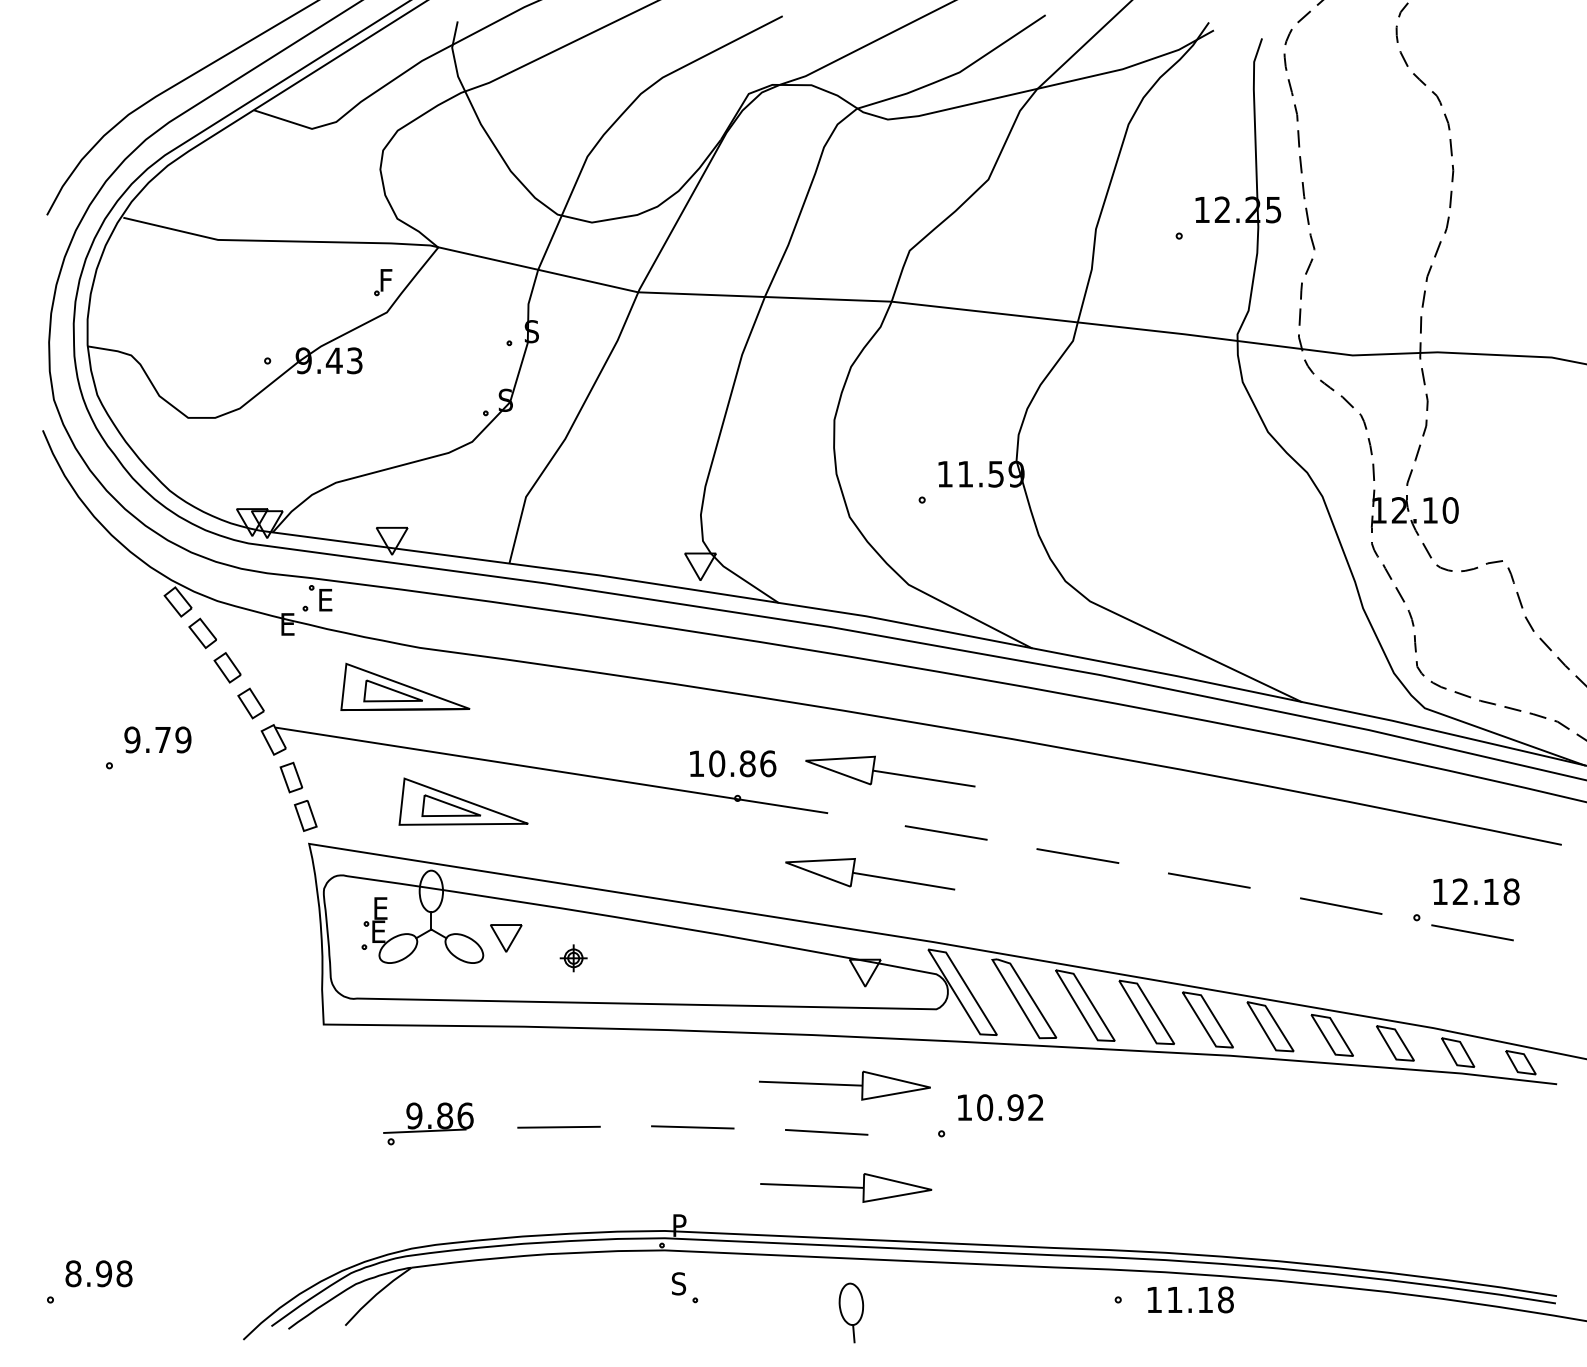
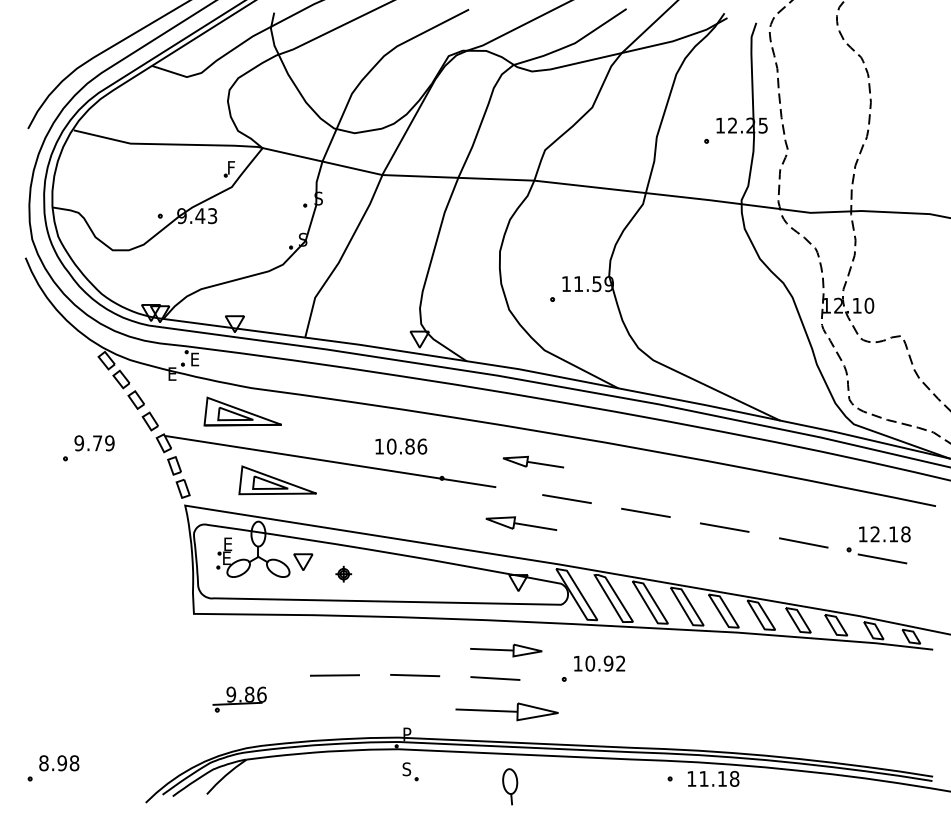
text: (733, 763) -> (401, 446), moved
part: (890, 770) -> (533, 461), size x0.6
part: (870, 873) -> (521, 523), size x0.7
part: (843, 1085) -> (505, 650), size x0.7
part: (428, 1123) -> (239, 699), moved

